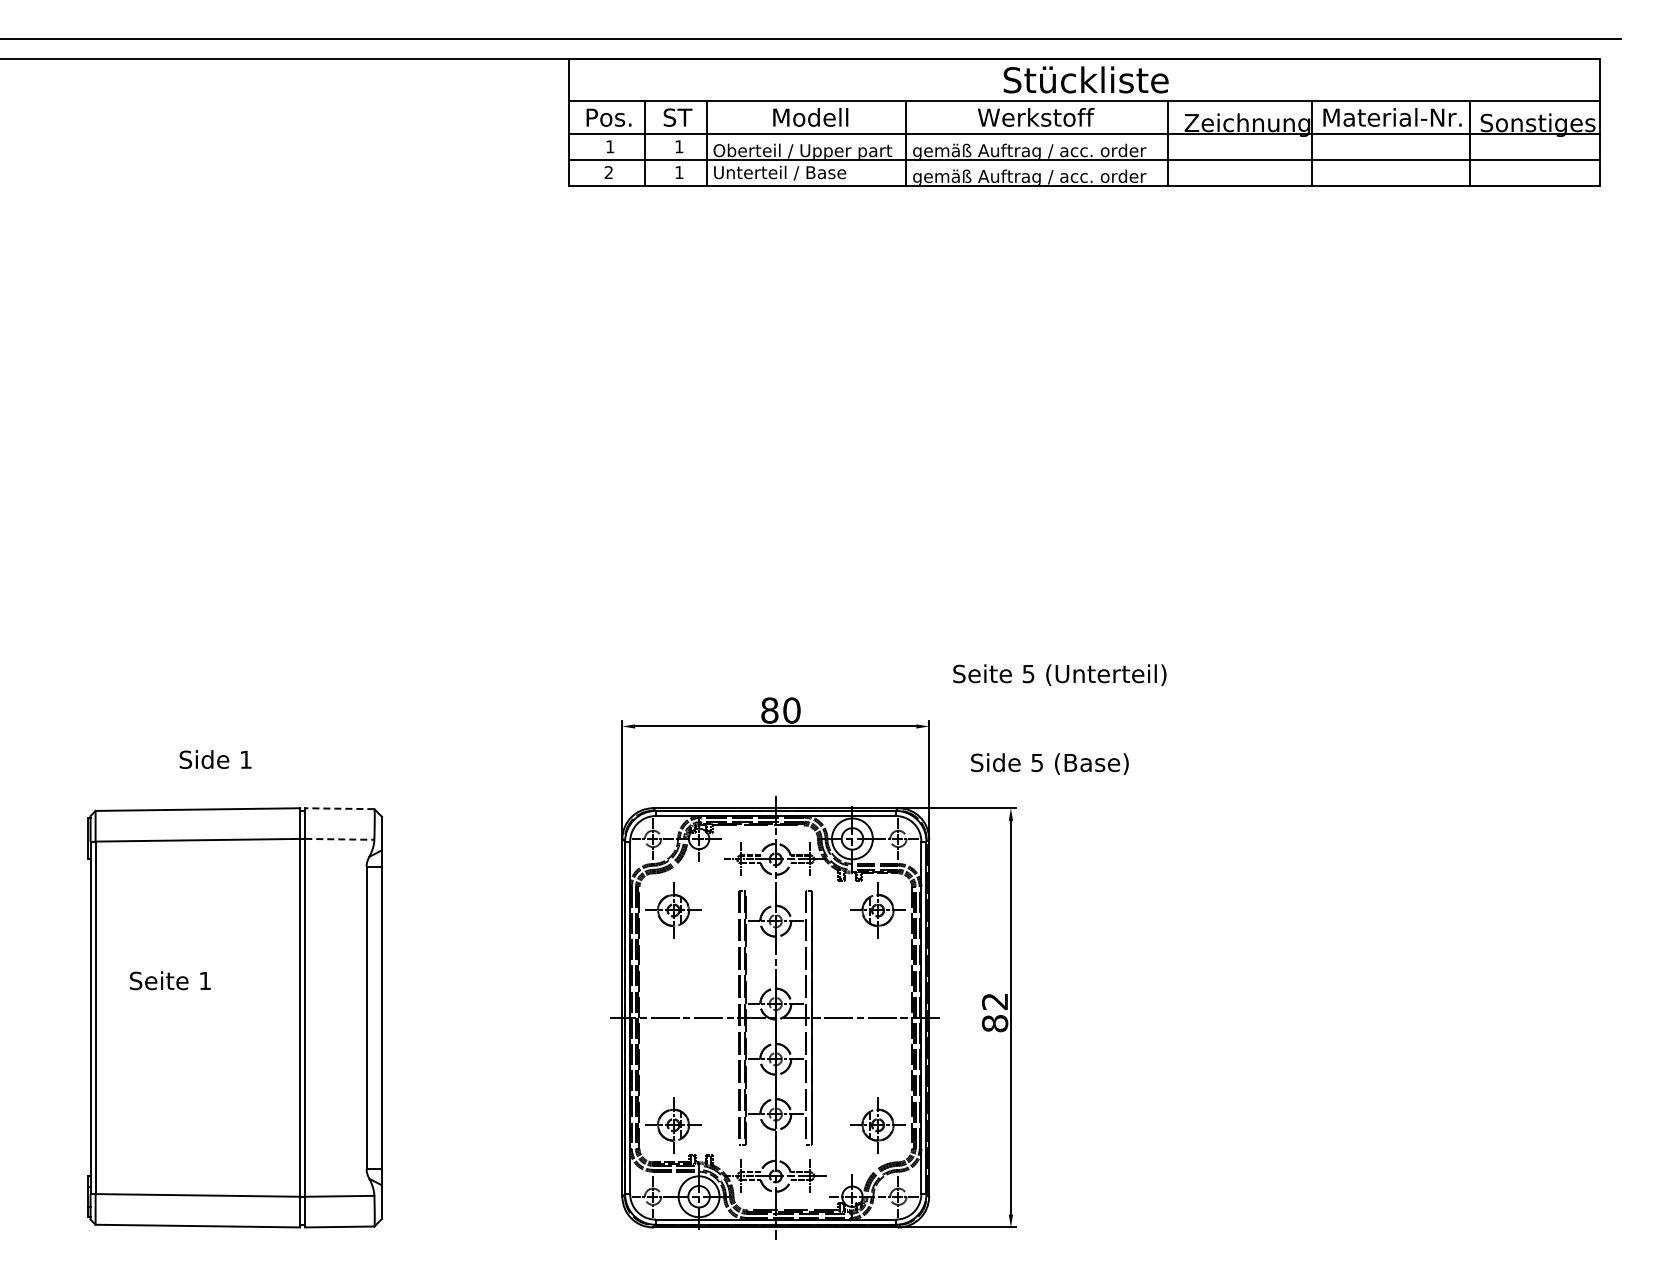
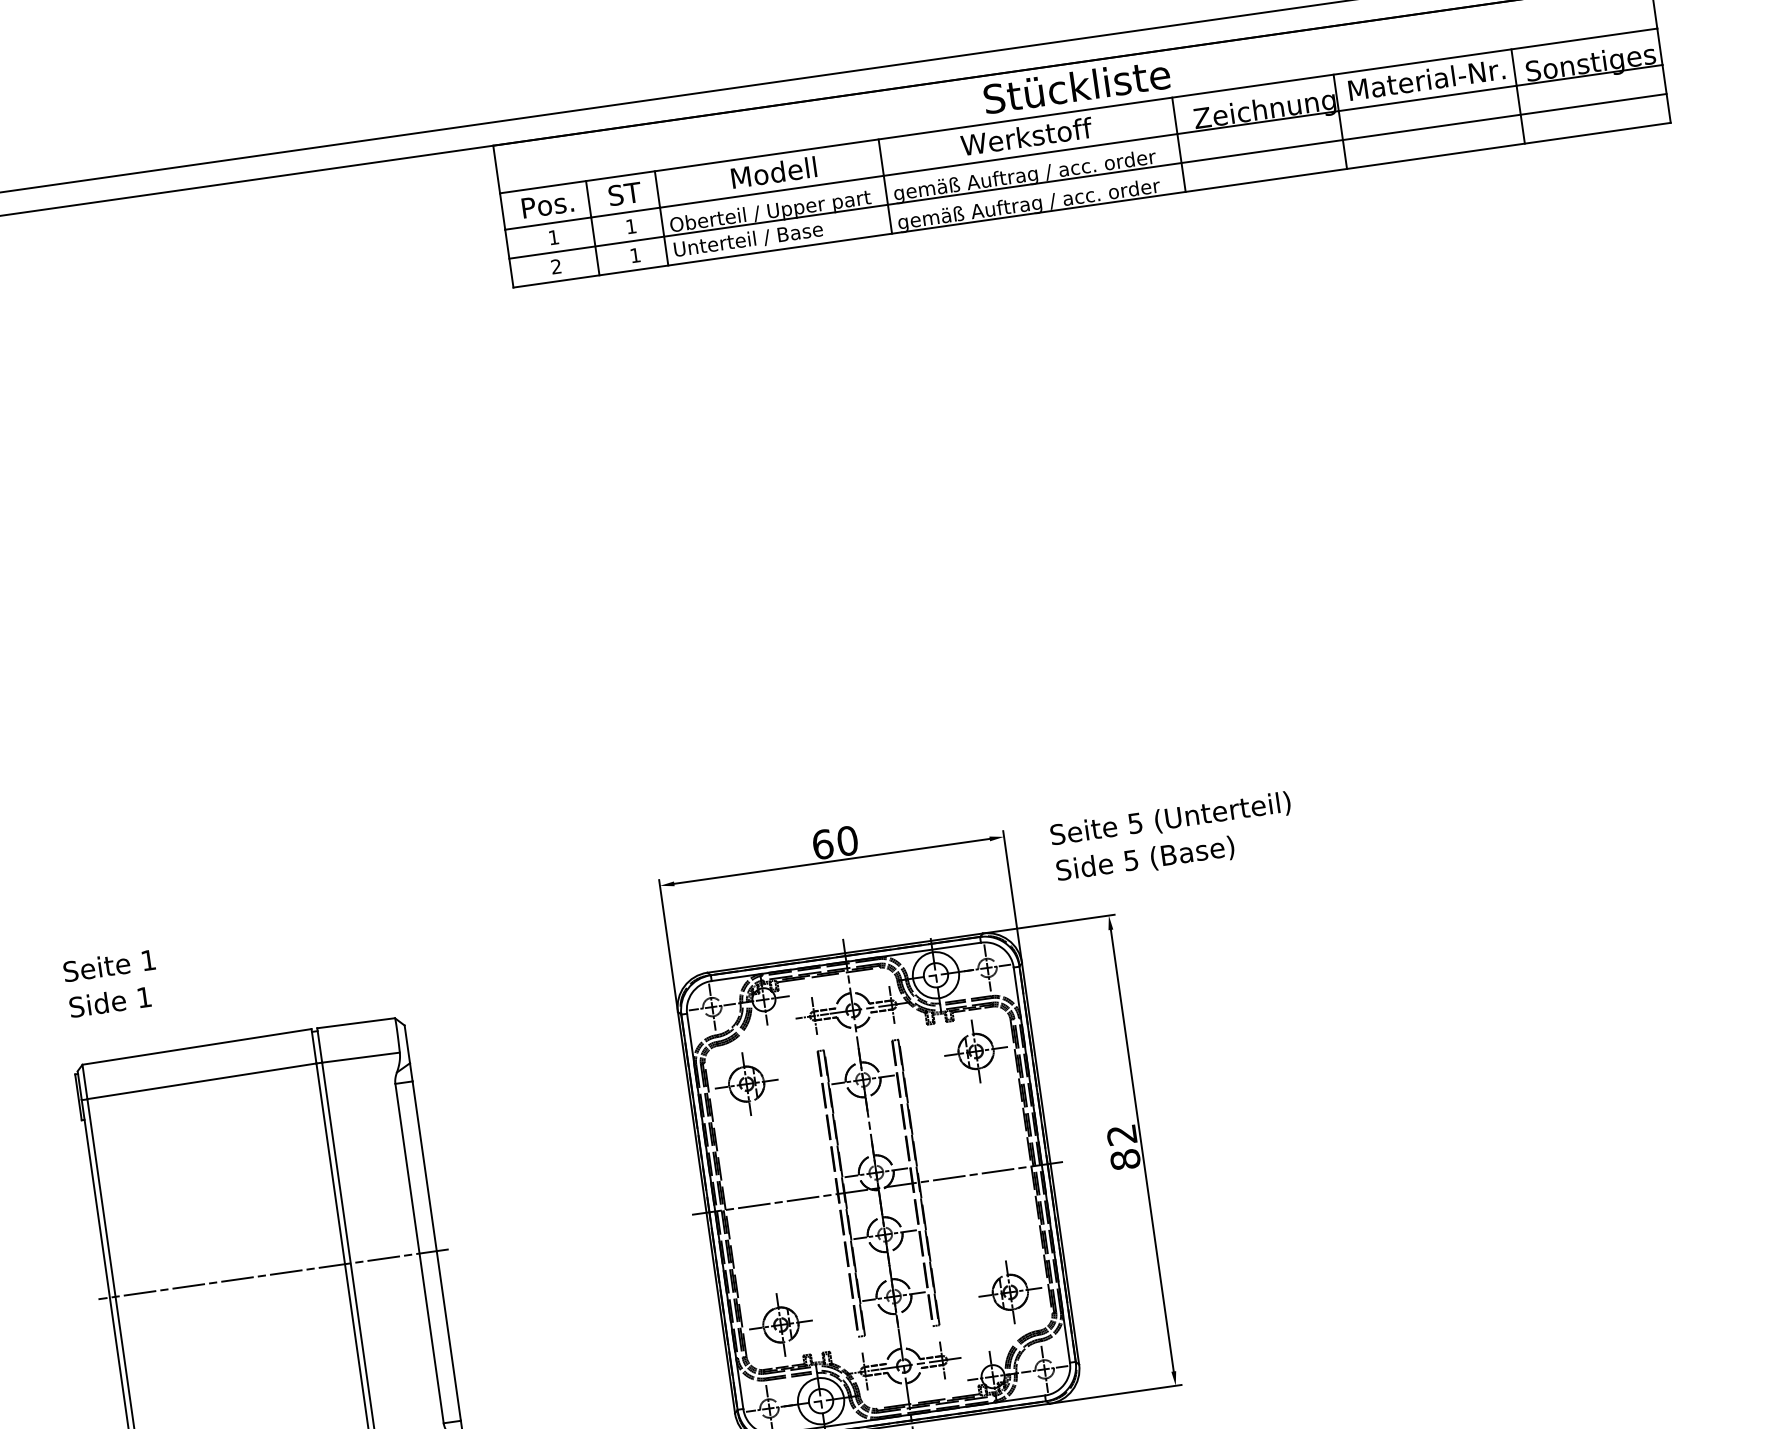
text: (1059, 675) -> (1170, 820), moved
text: (769, 710) -> (822, 844), 80 -> 60
text: (215, 759) -> (110, 1001), moved
line: (339, 808) -> (355, 1023), dashed -> solid
line: (339, 839) -> (360, 1057), dashed -> solid
text: (170, 980) -> (109, 965), moved
line: (236, 1017) -> (273, 1273), added

